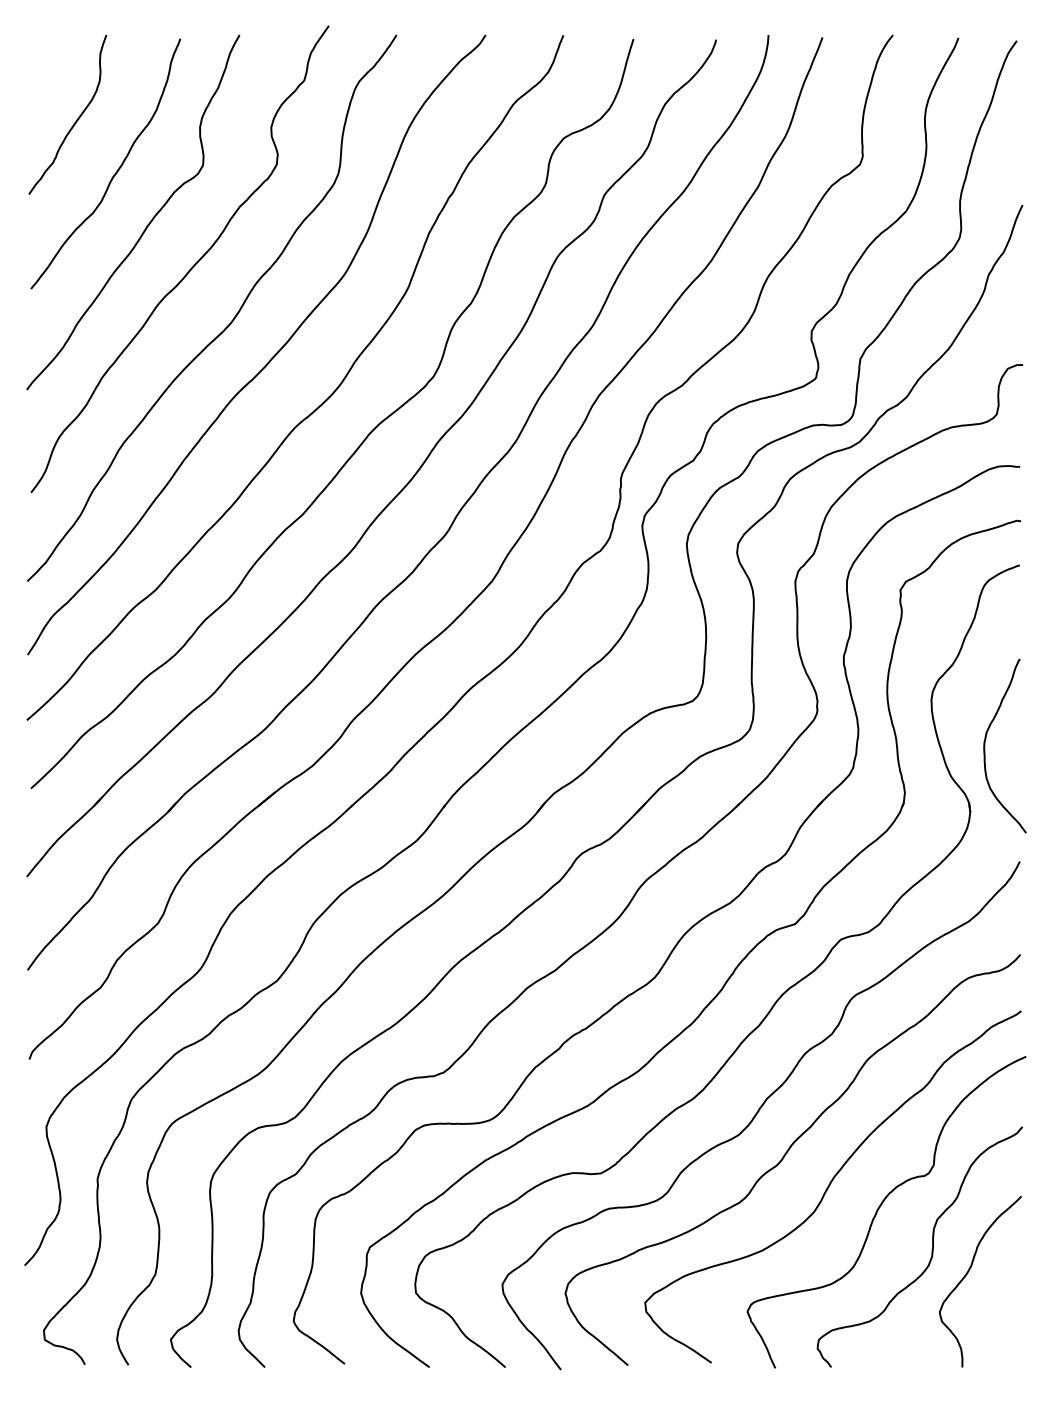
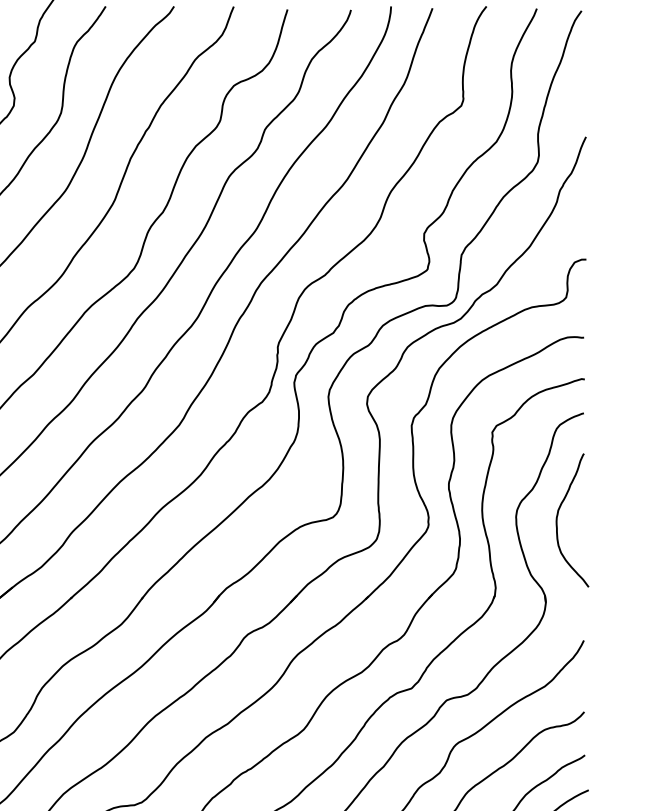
curve: (986, 739) -> (558, 515), moved

